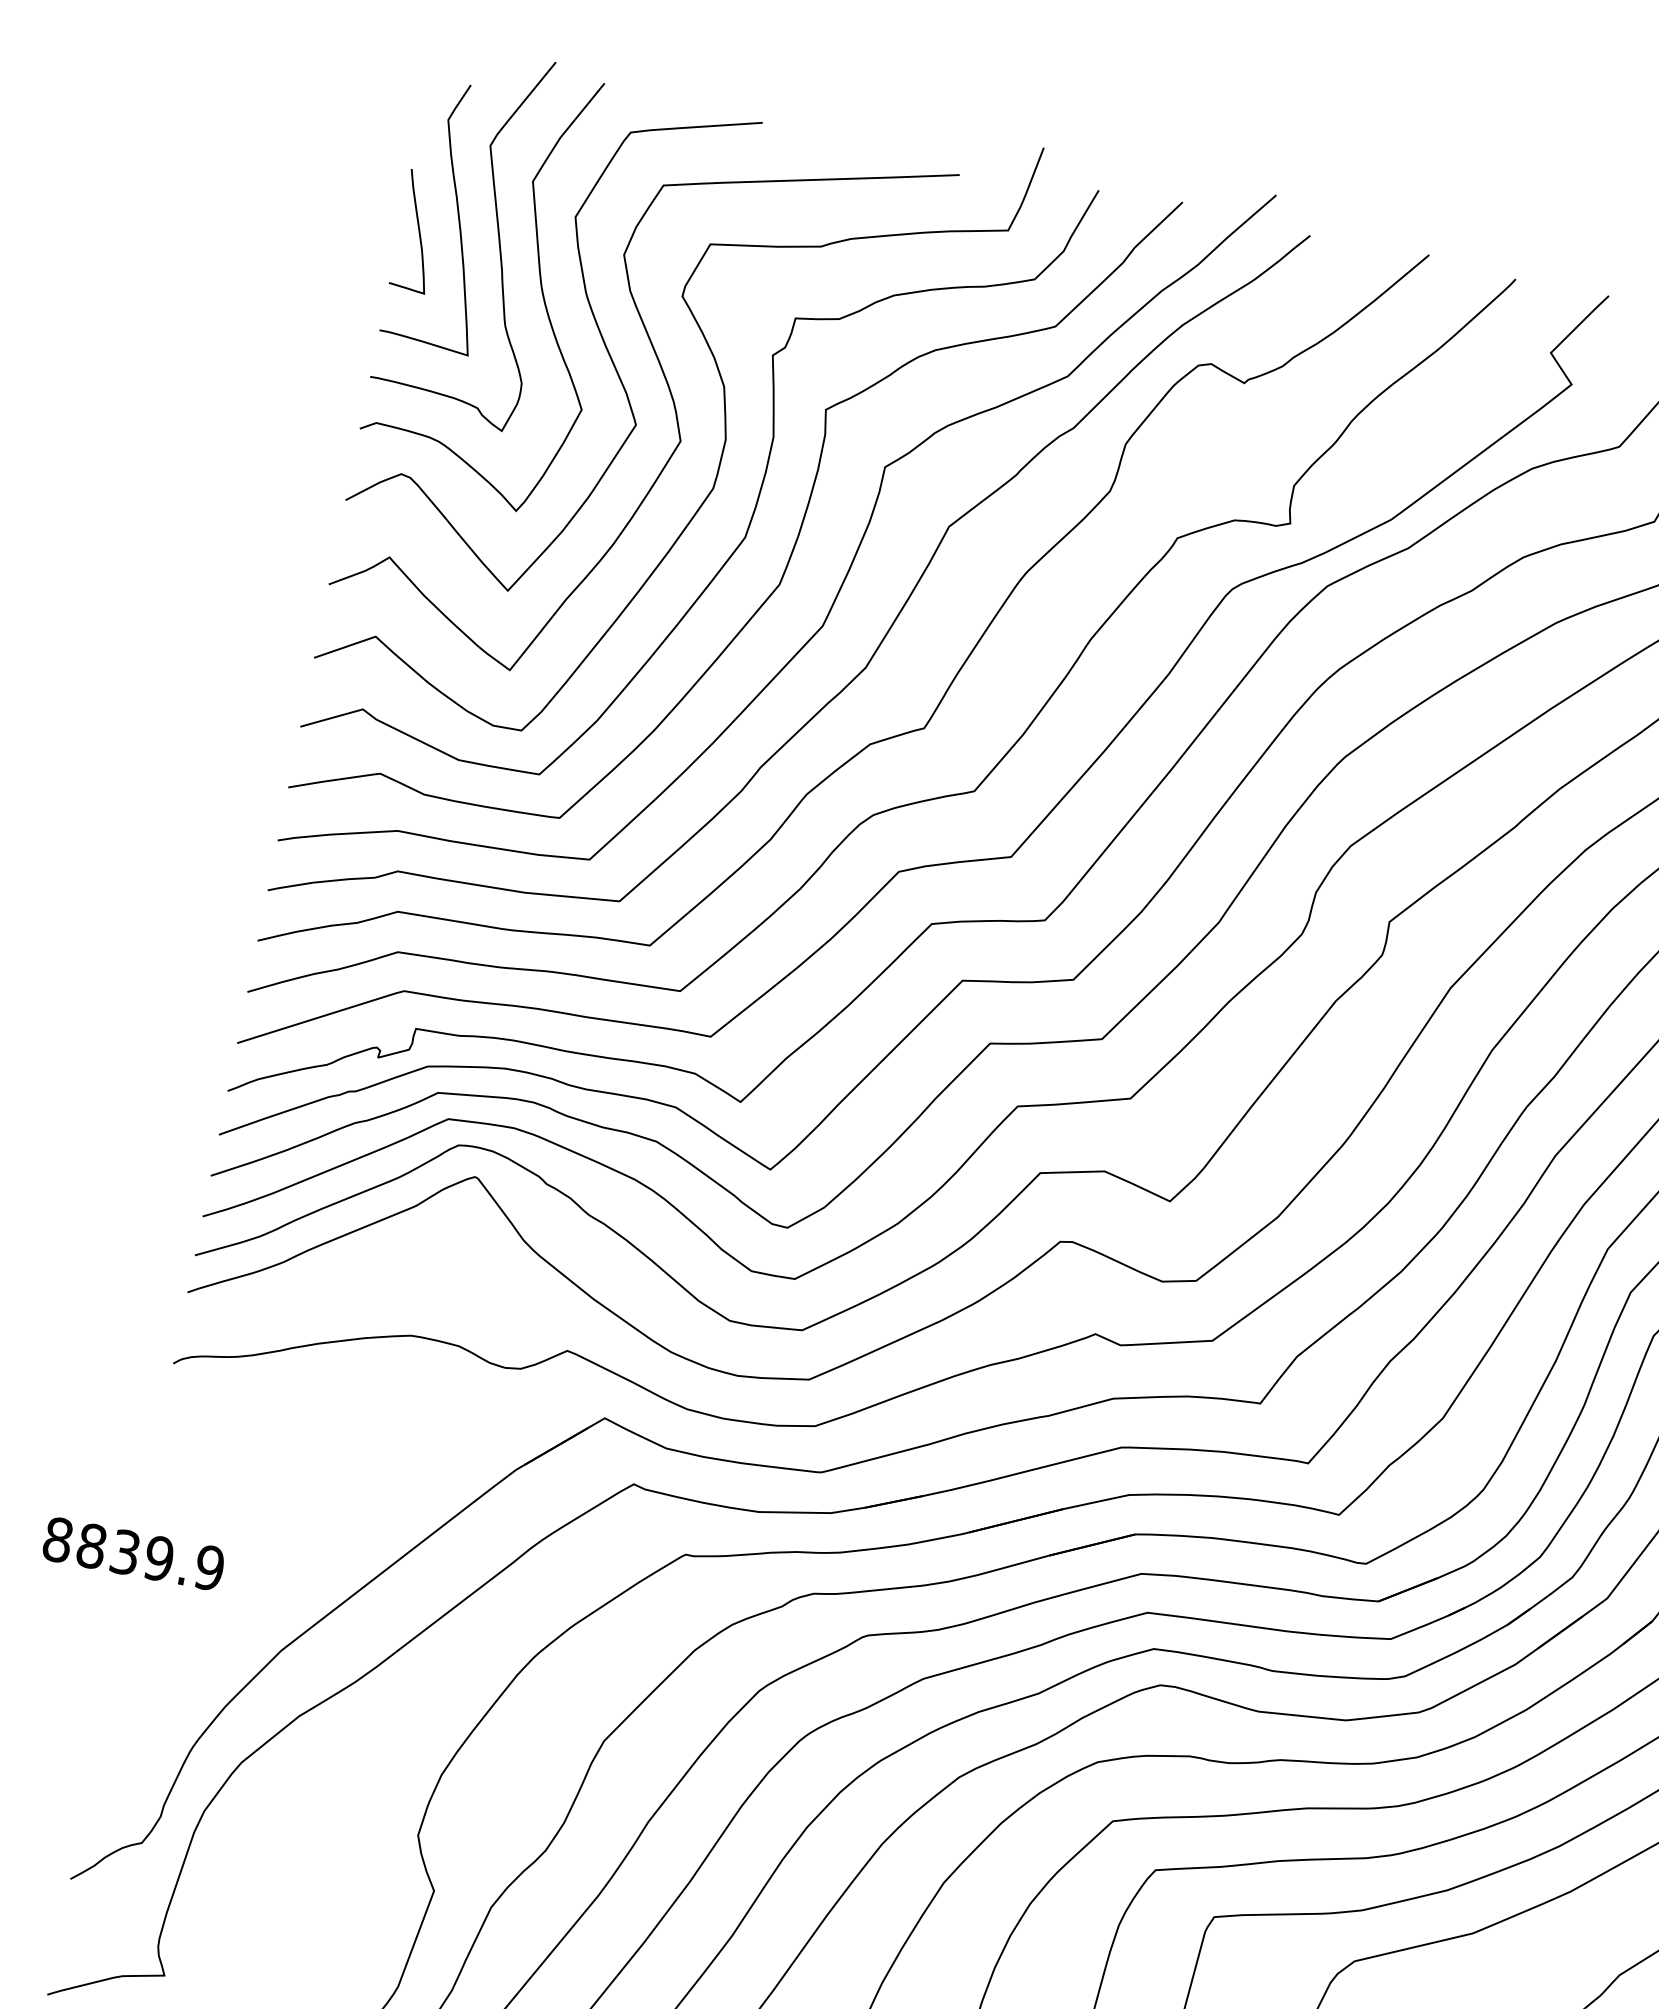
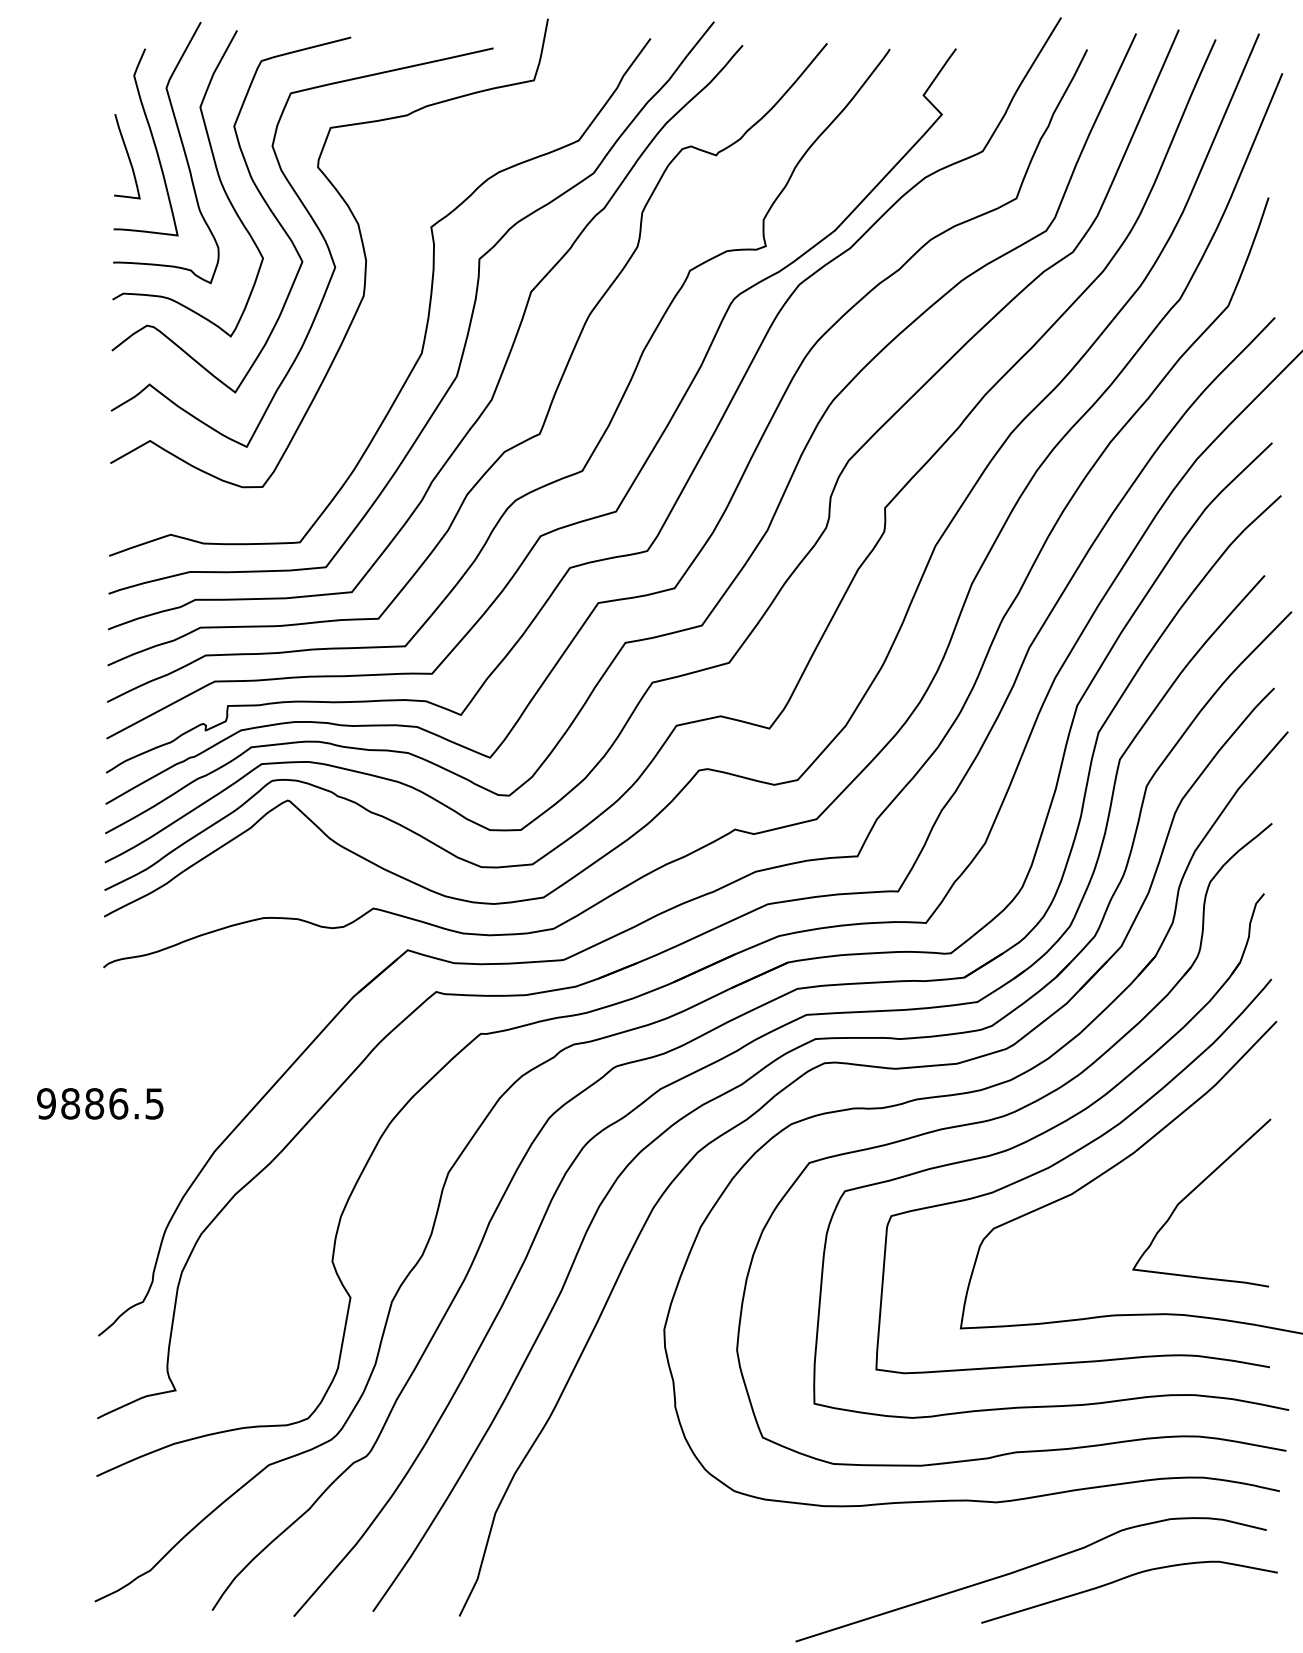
curve: (763, 474) -> (396, 279), removed
text: (133, 1553) -> (100, 1103), 8839.9 -> 9886.5

